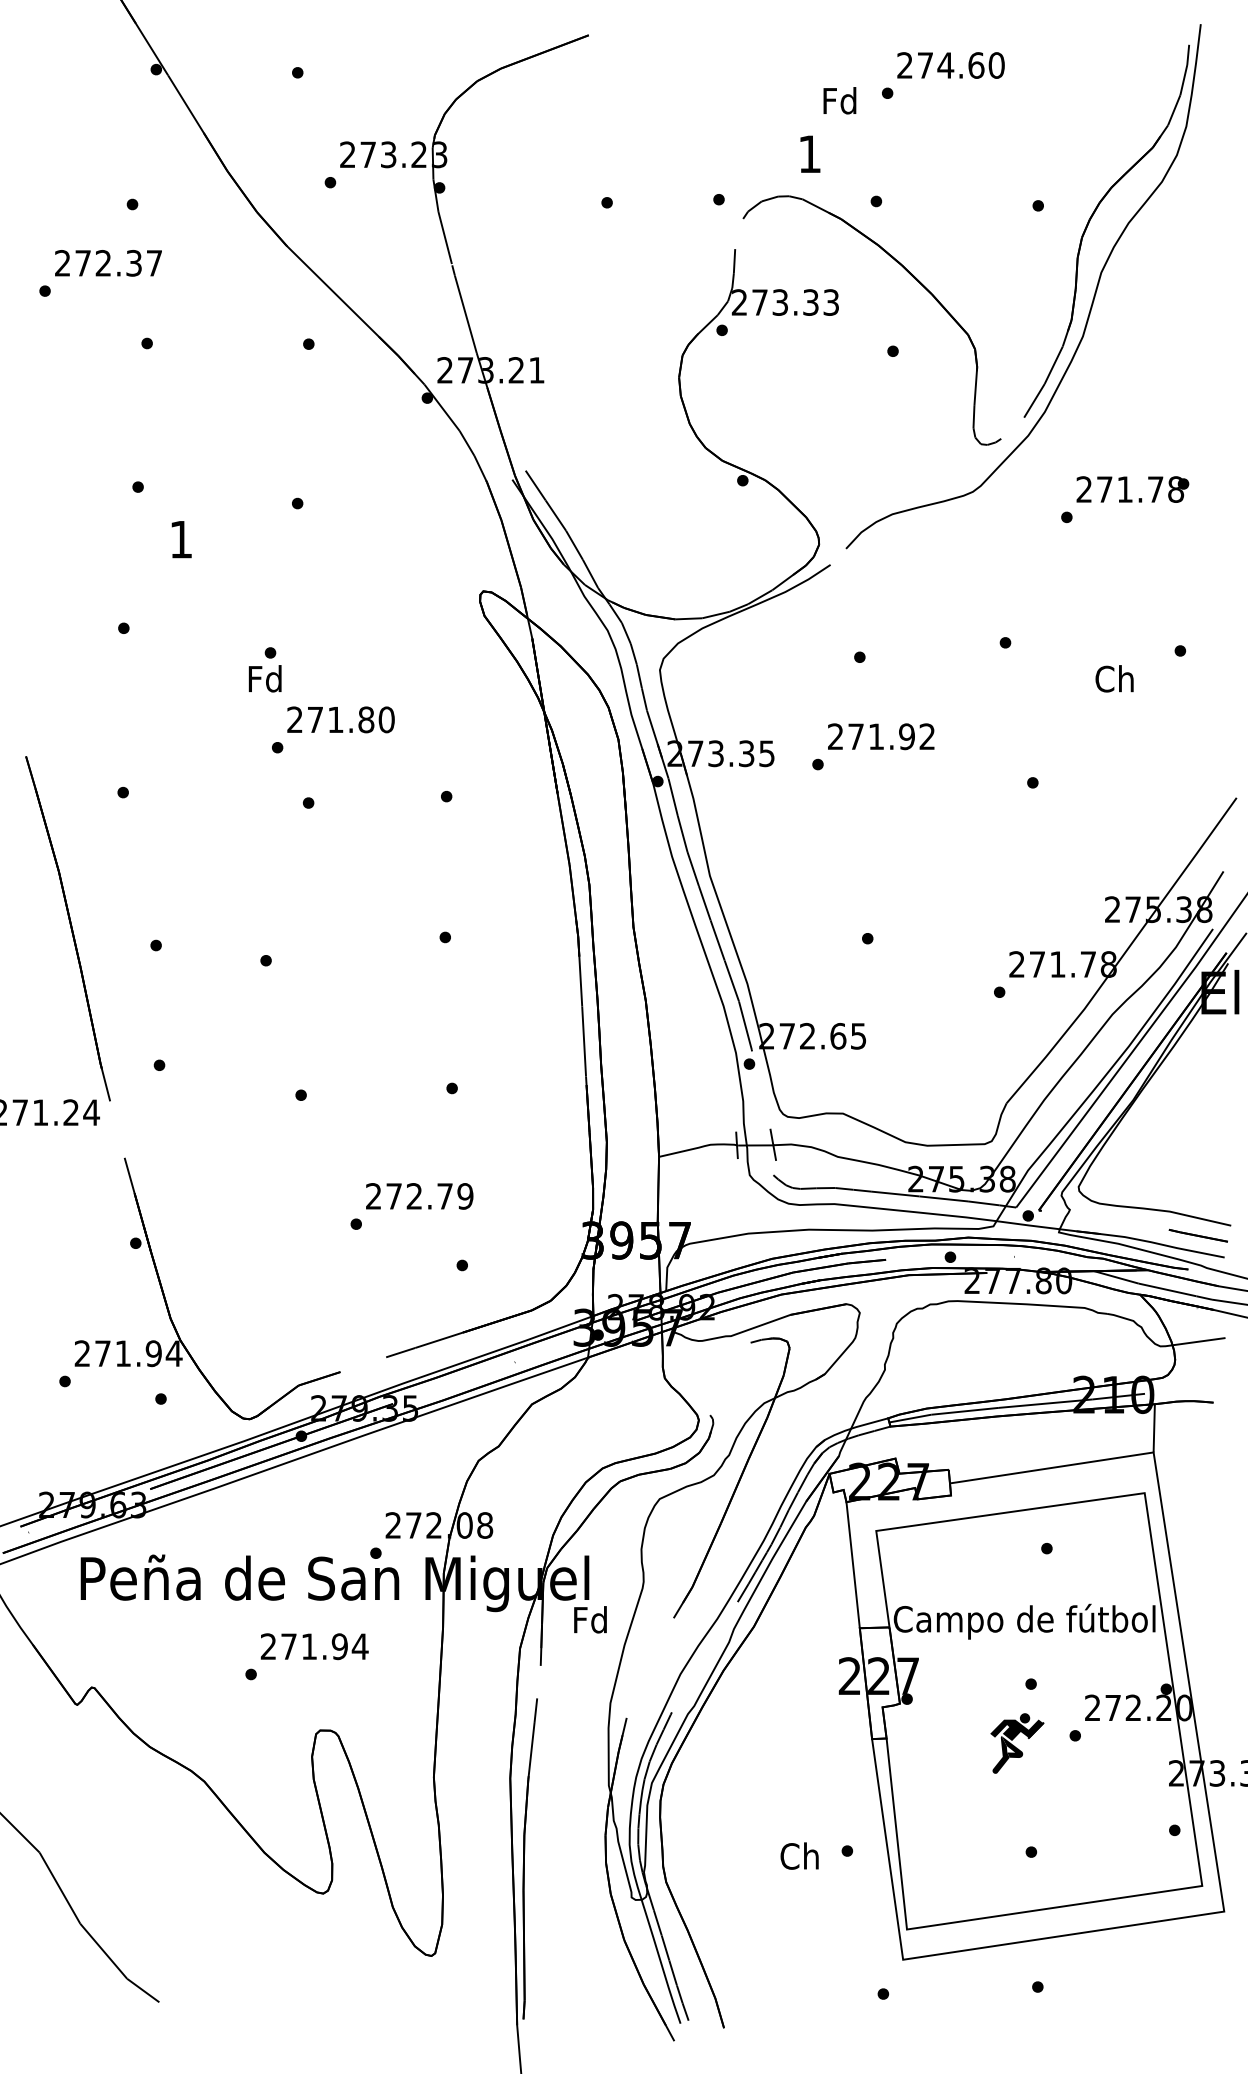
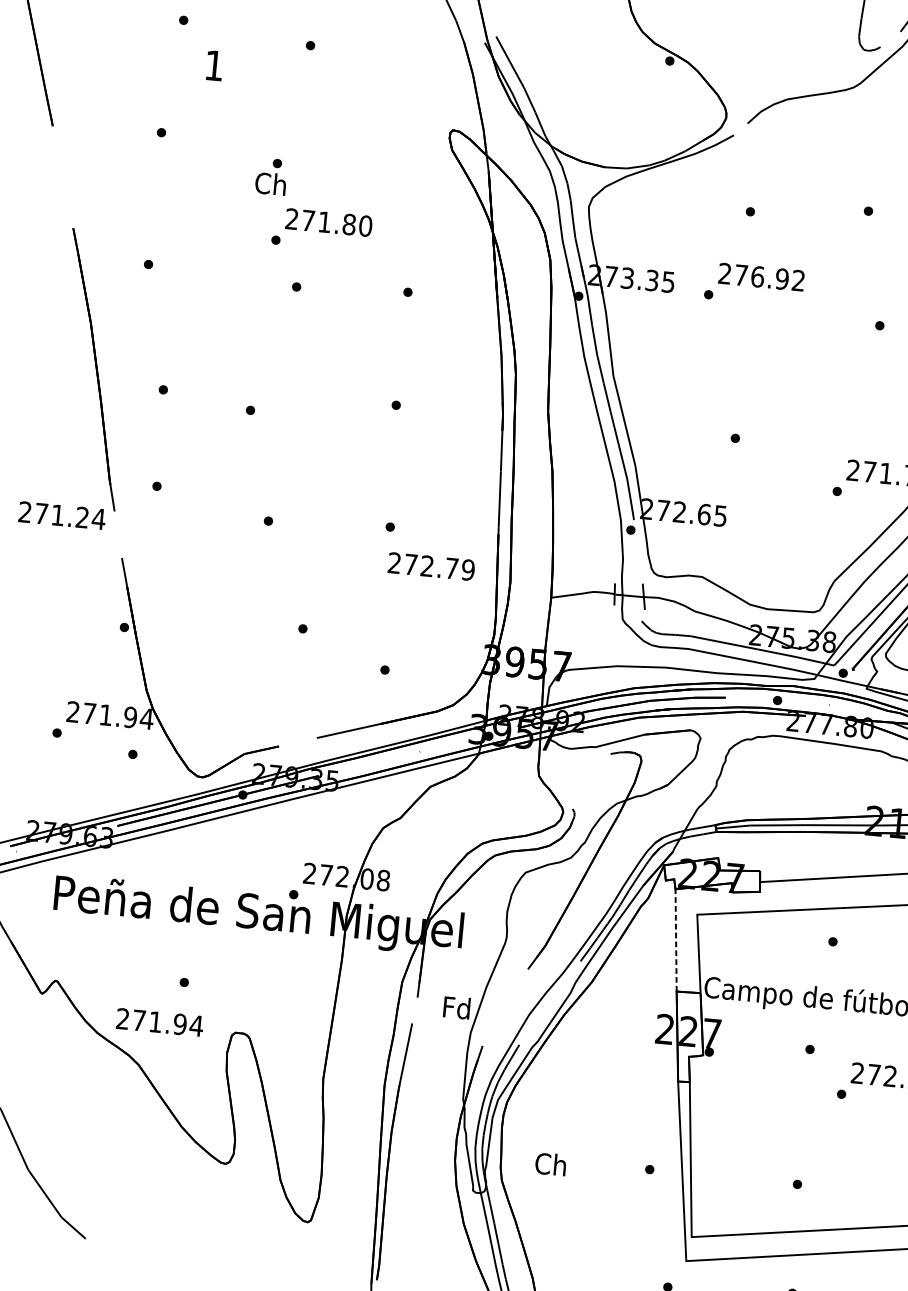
text: (264, 678) -> (270, 183), Fd -> Ch
text: (876, 736) -> (757, 276), 271.92 -> 276.92
text: (419, 1196) -> (431, 566), moved
line: (853, 1564) -> (676, 939), solid -> dashed
text: (590, 1619) -> (456, 1007), moved
text: (314, 1646) -> (159, 1022), moved
part: (1017, 1743) -> (794, 1096), removed
text: (799, 1855) -> (550, 1163), moved

